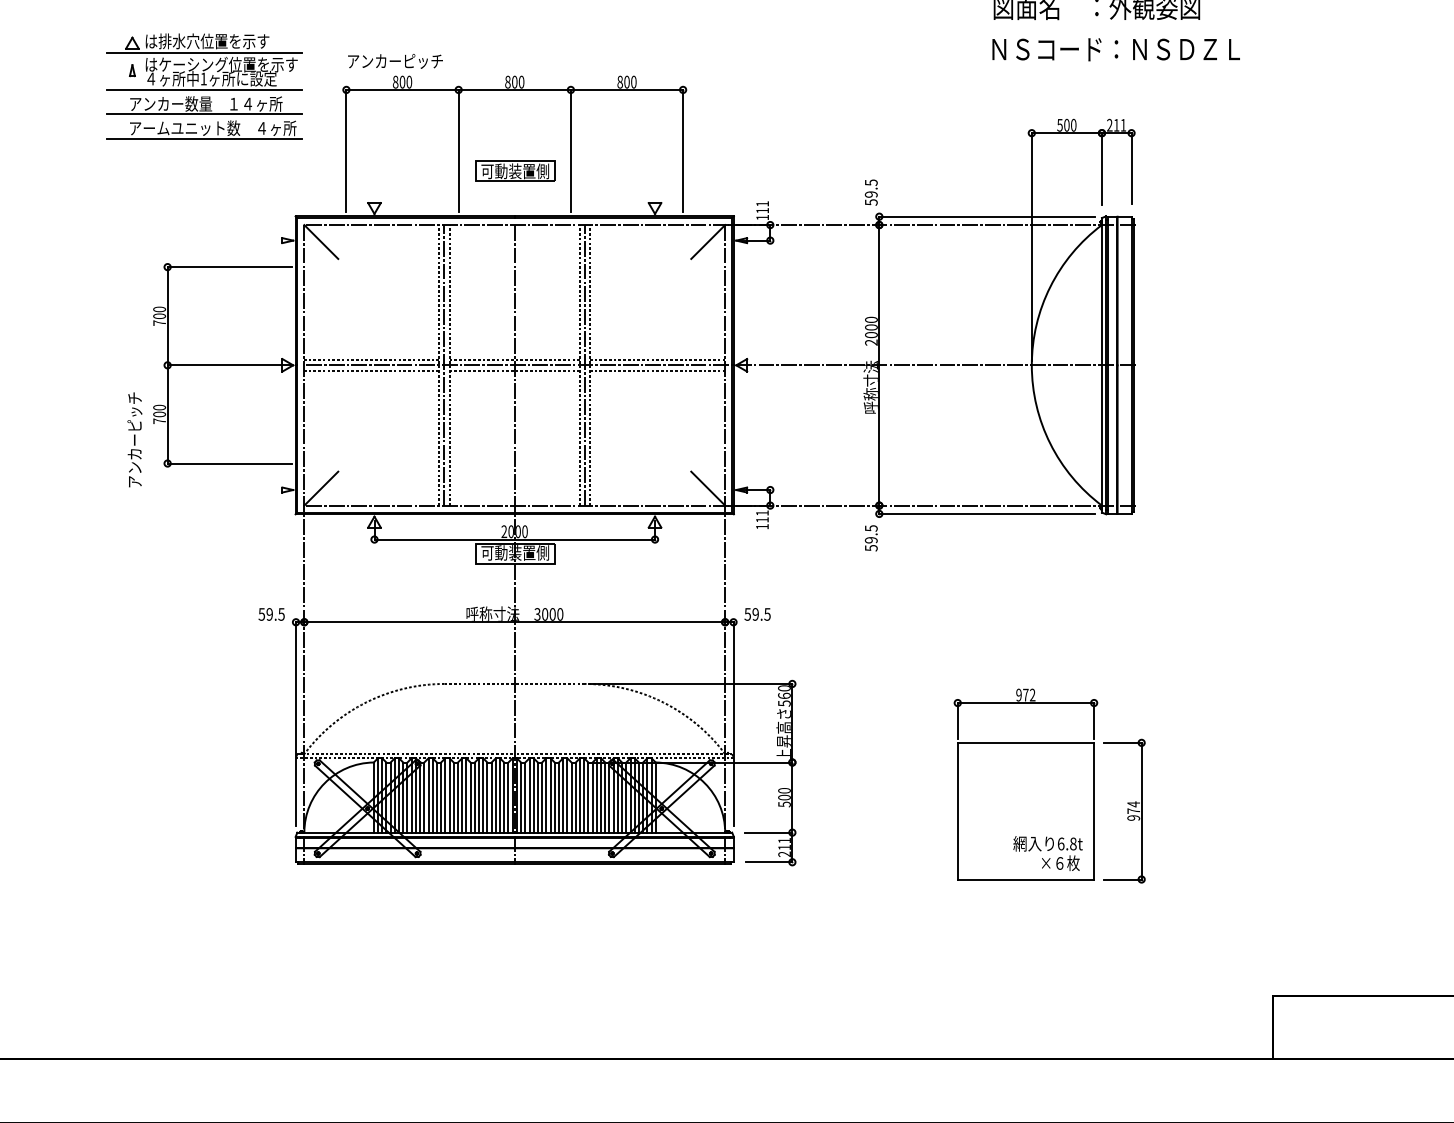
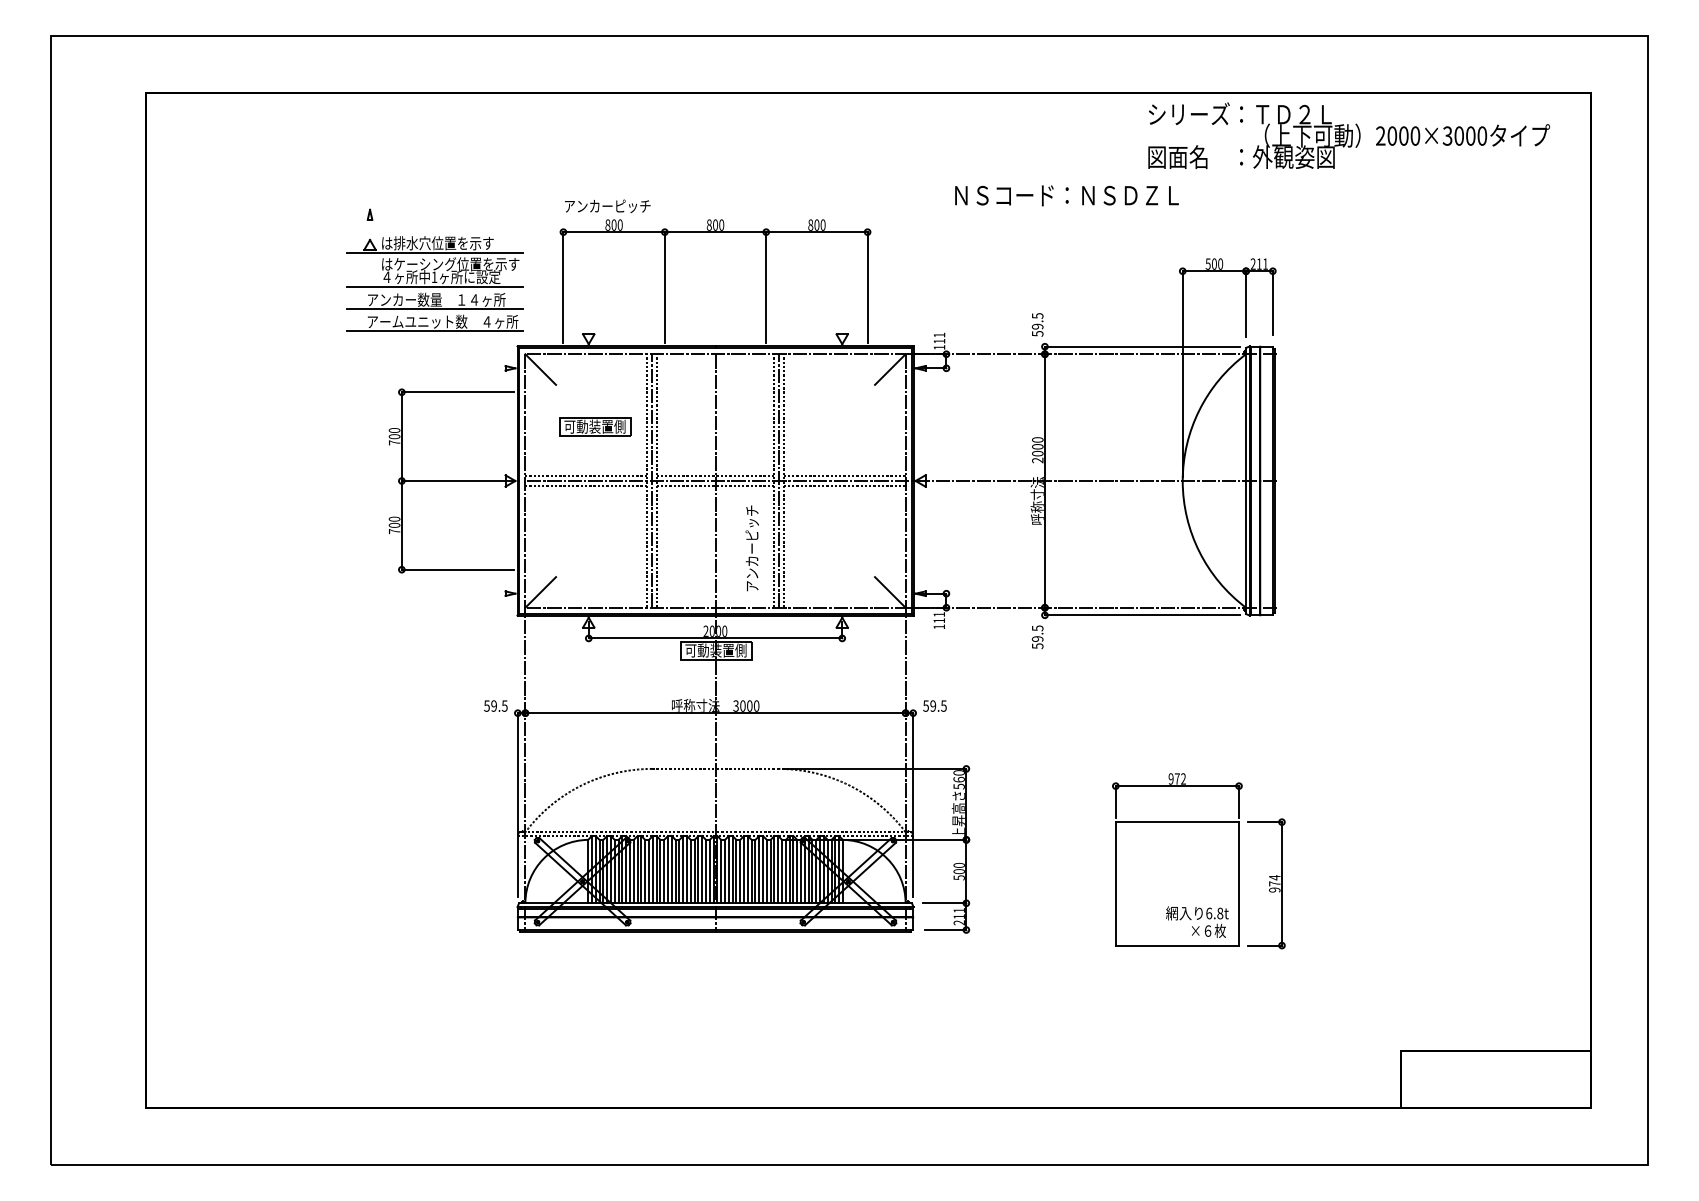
text: (1115, 49) -> (1066, 195), moved
part: (203, 85) -> (434, 283), moved
part: (515, 171) -> (595, 426), moved
text: (134, 440) -> (751, 548), moved

